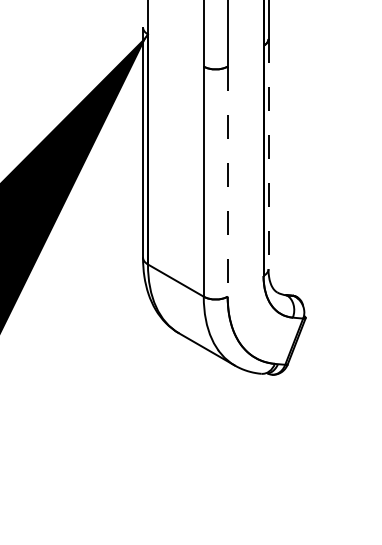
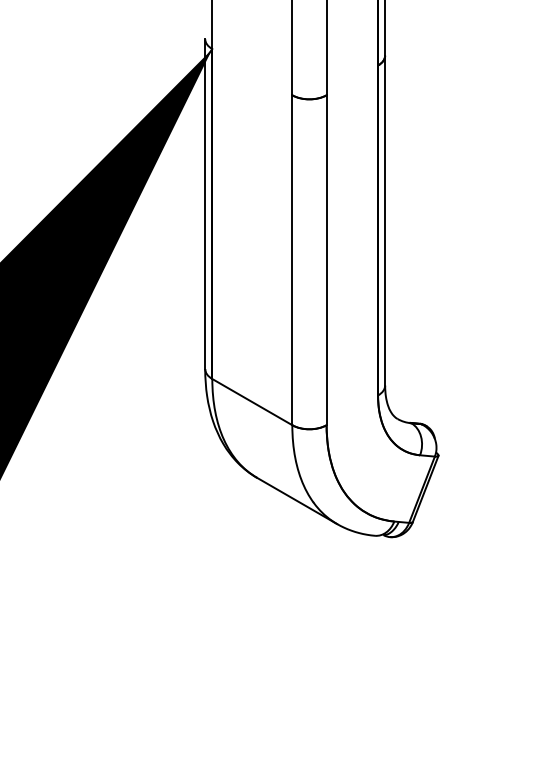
line: (268, 154) -> (385, 221), dashed -> solid
line: (227, 182) -> (326, 261), dashed -> solid

